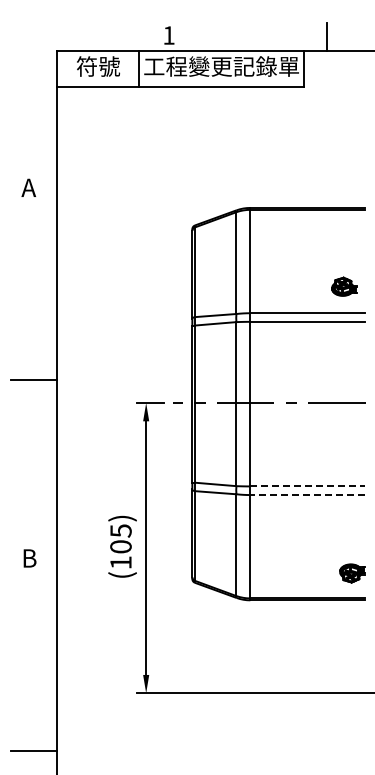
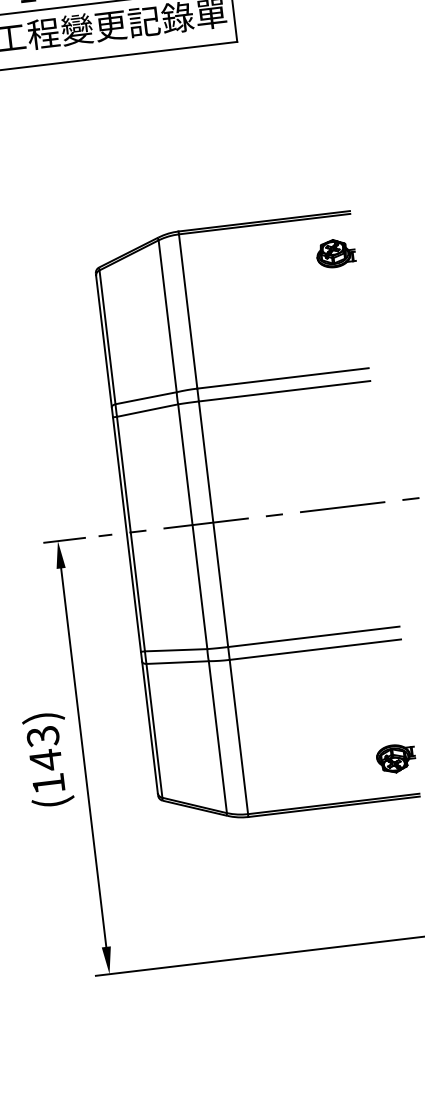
part: (344, 286) -> (335, 252), moved
line: (308, 486) -> (314, 636), dashed -> solid
line: (307, 495) -> (315, 650), dashed -> solid
text: (120, 539) -> (43, 749), (105) -> (143)

